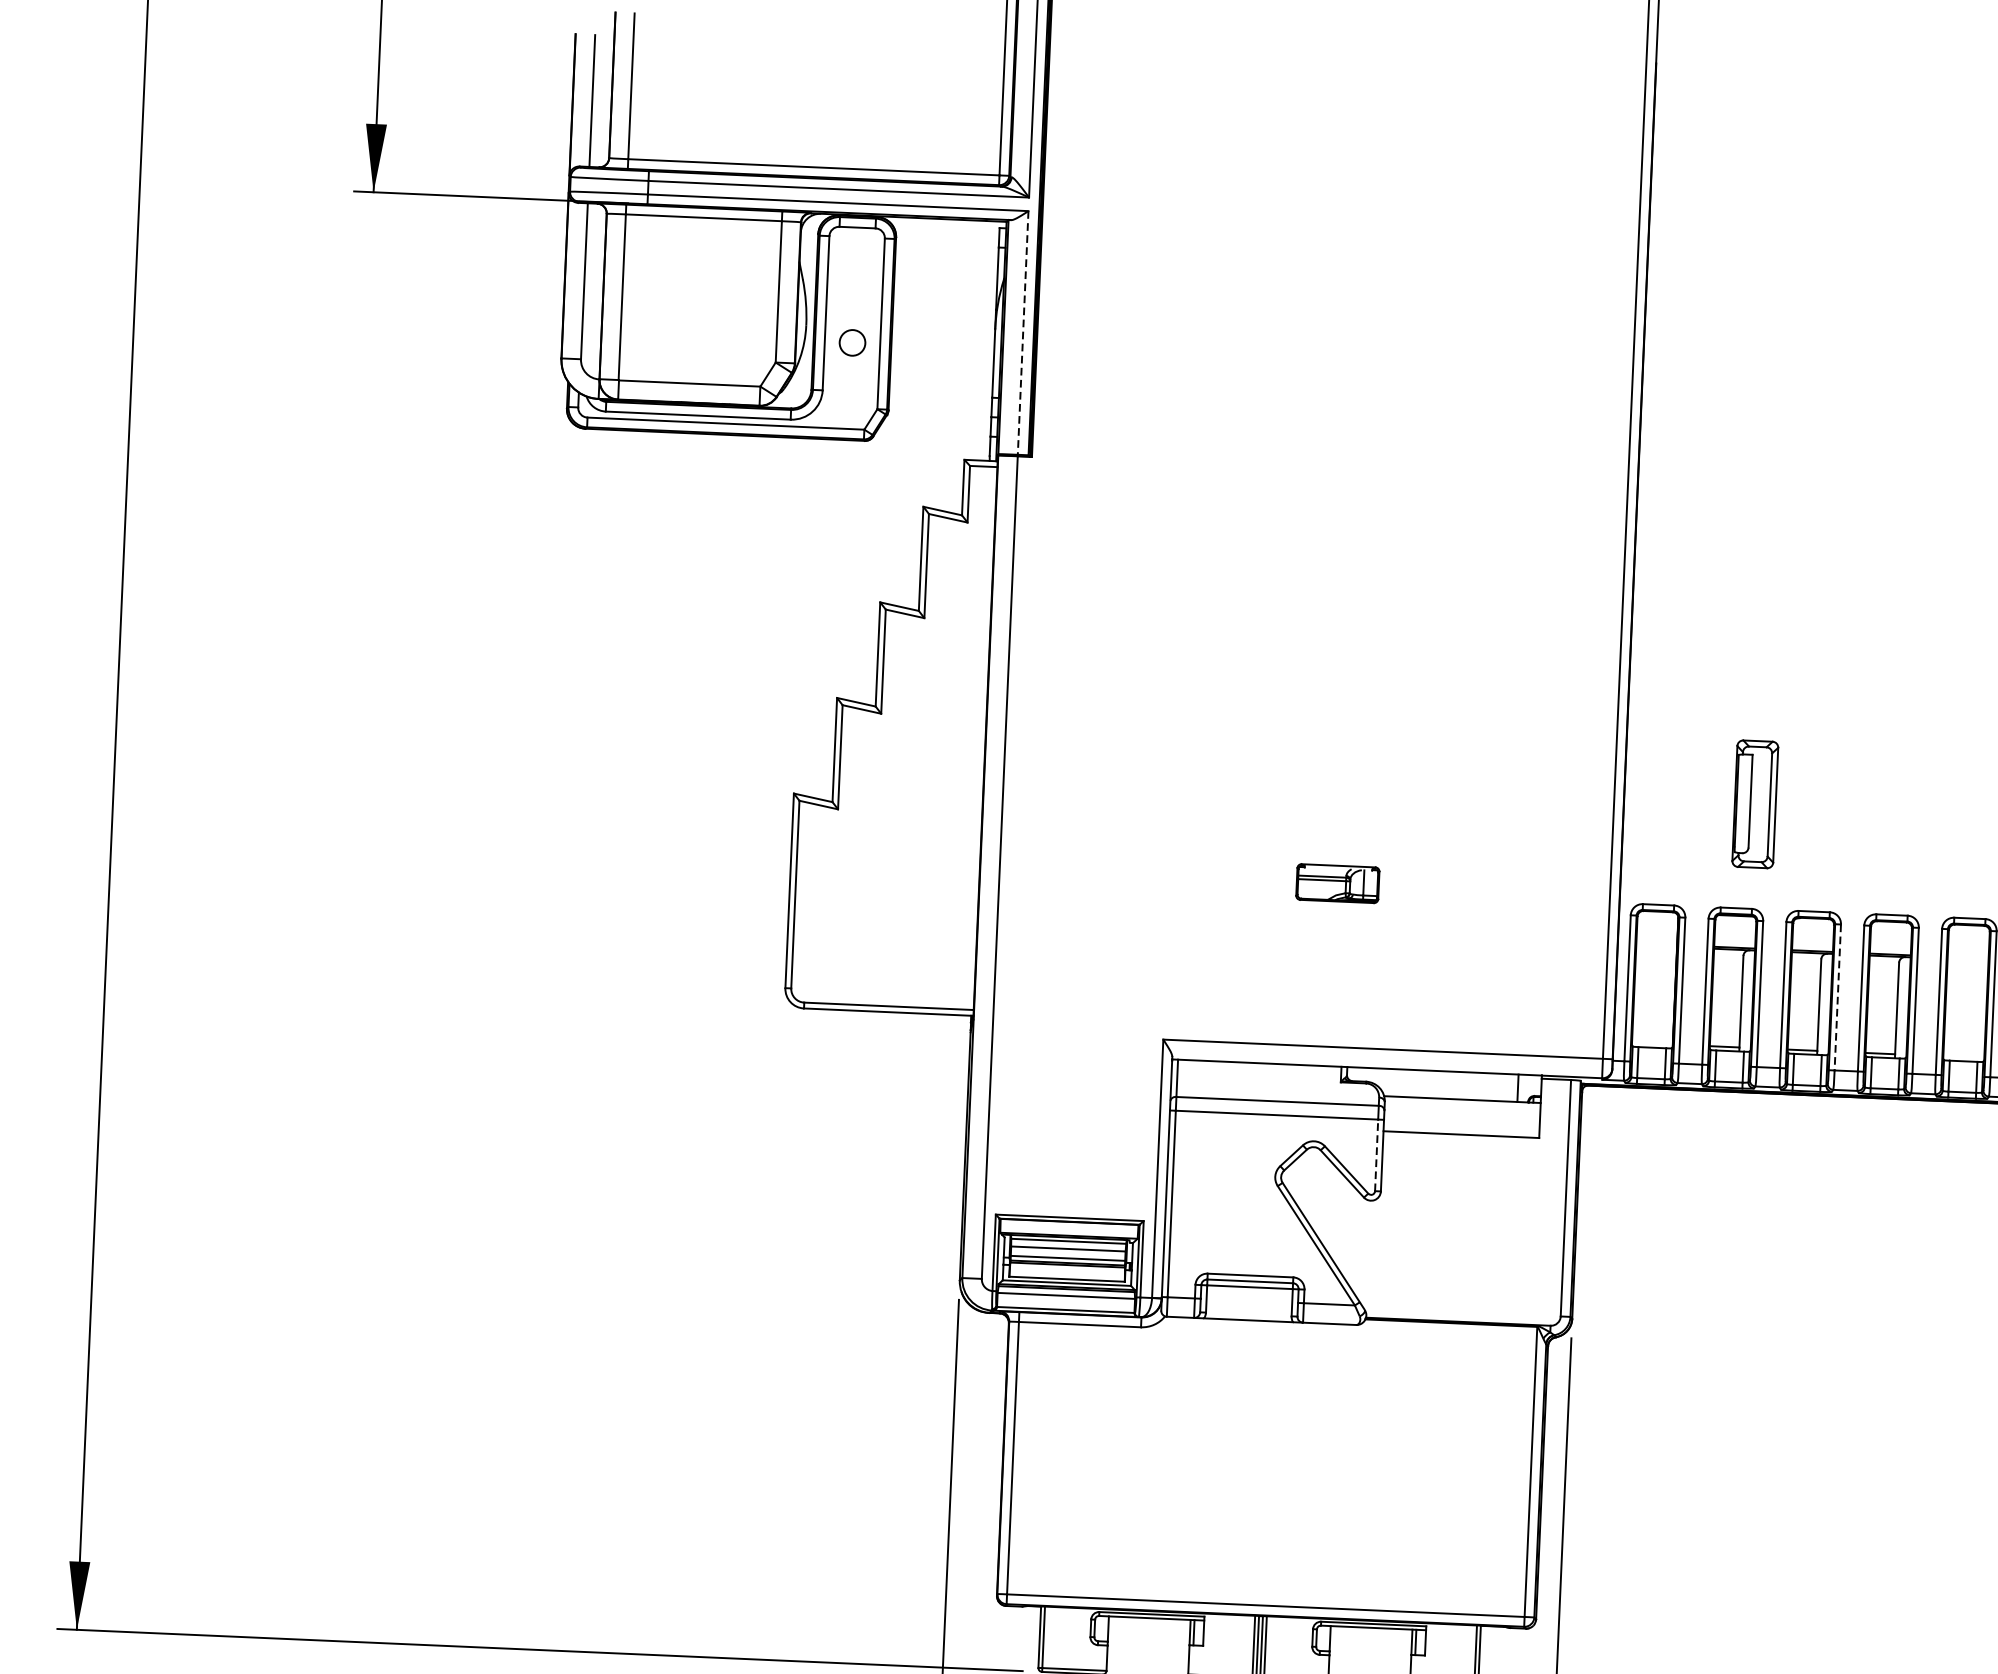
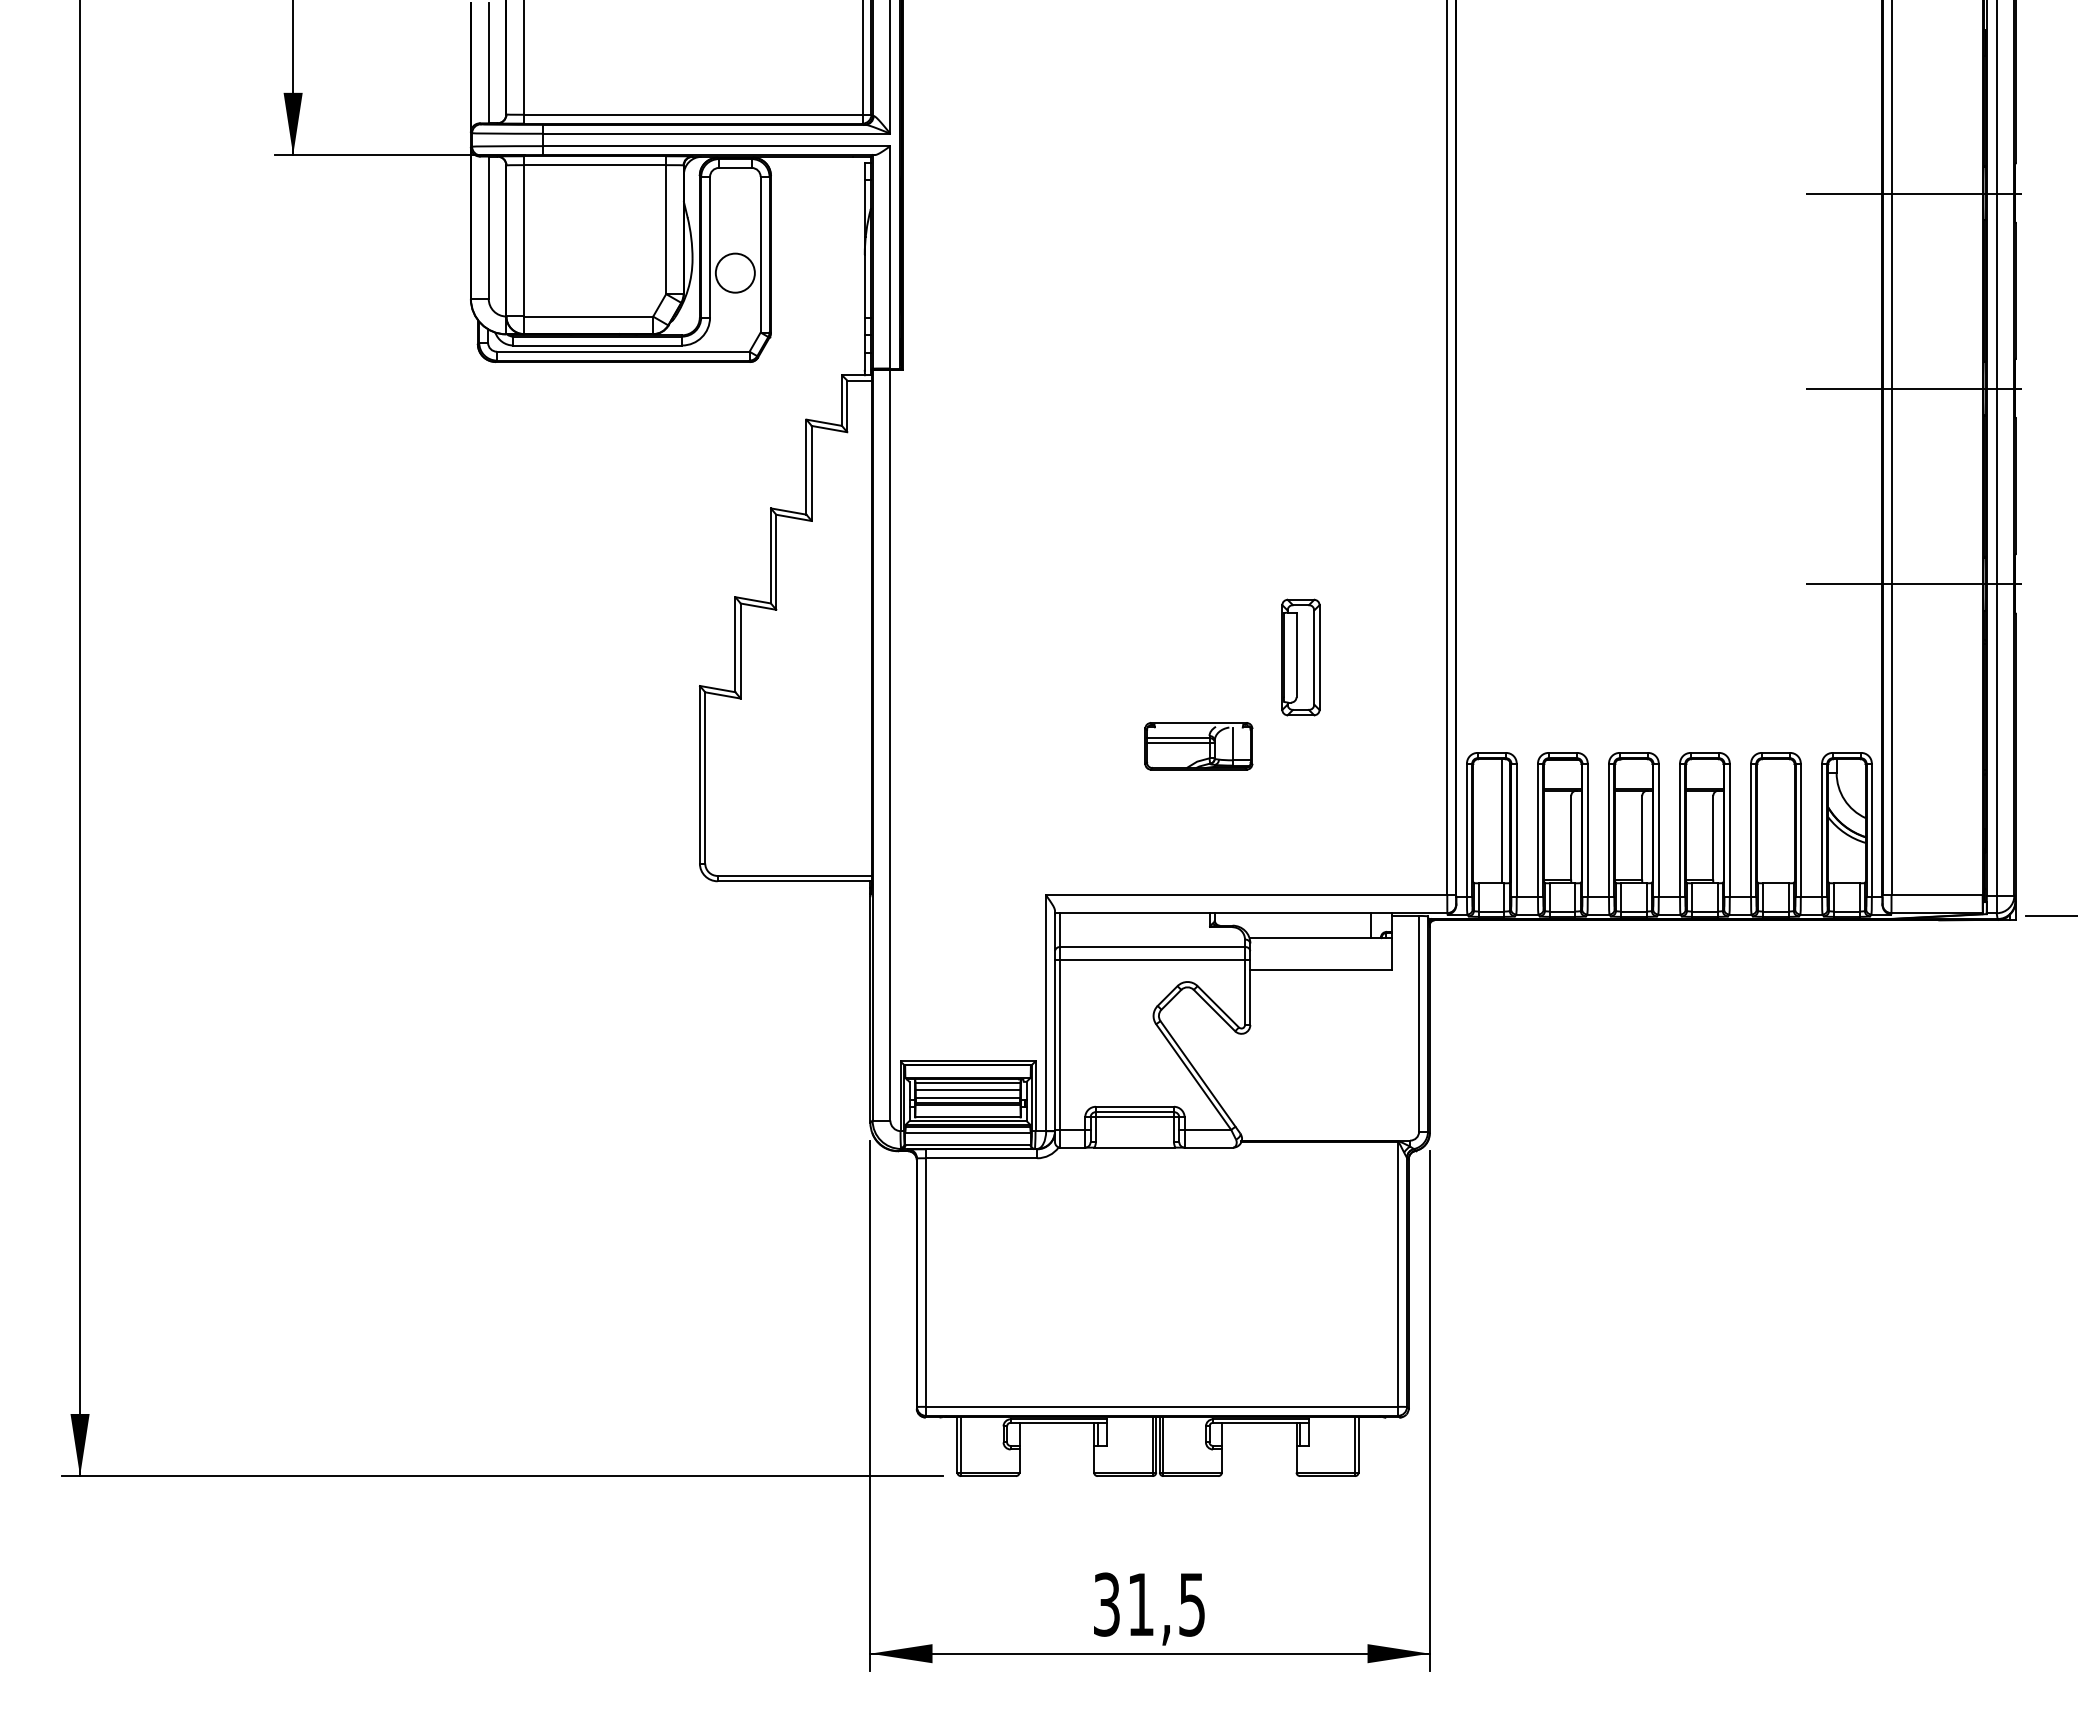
line: (1023, 333) -> (890, 257), dashed -> solid
circle: (851, 342) -> (734, 272), size x1.67
part: (1754, 804) -> (1300, 657), moved
part: (1337, 883) -> (1198, 746), size x1.43
line: (1665, 980) -> (1501, 821), added
line: (1837, 997) -> (1658, 830), dashed -> solid
line: (1377, 1155) -> (1245, 992), dashed -> solid

